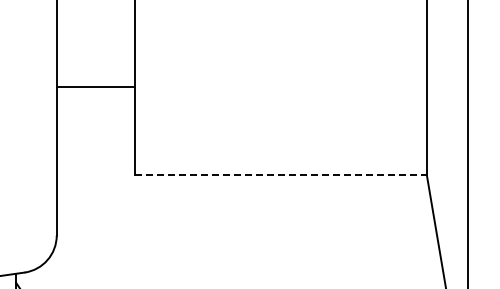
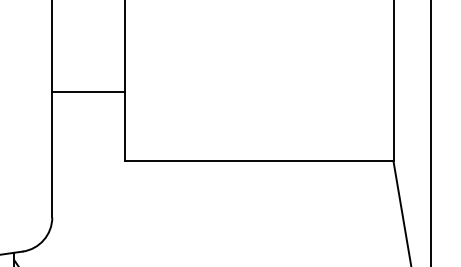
line: (95, 86) -> (88, 92), moved
line: (281, 174) -> (259, 161), dashed -> solid

